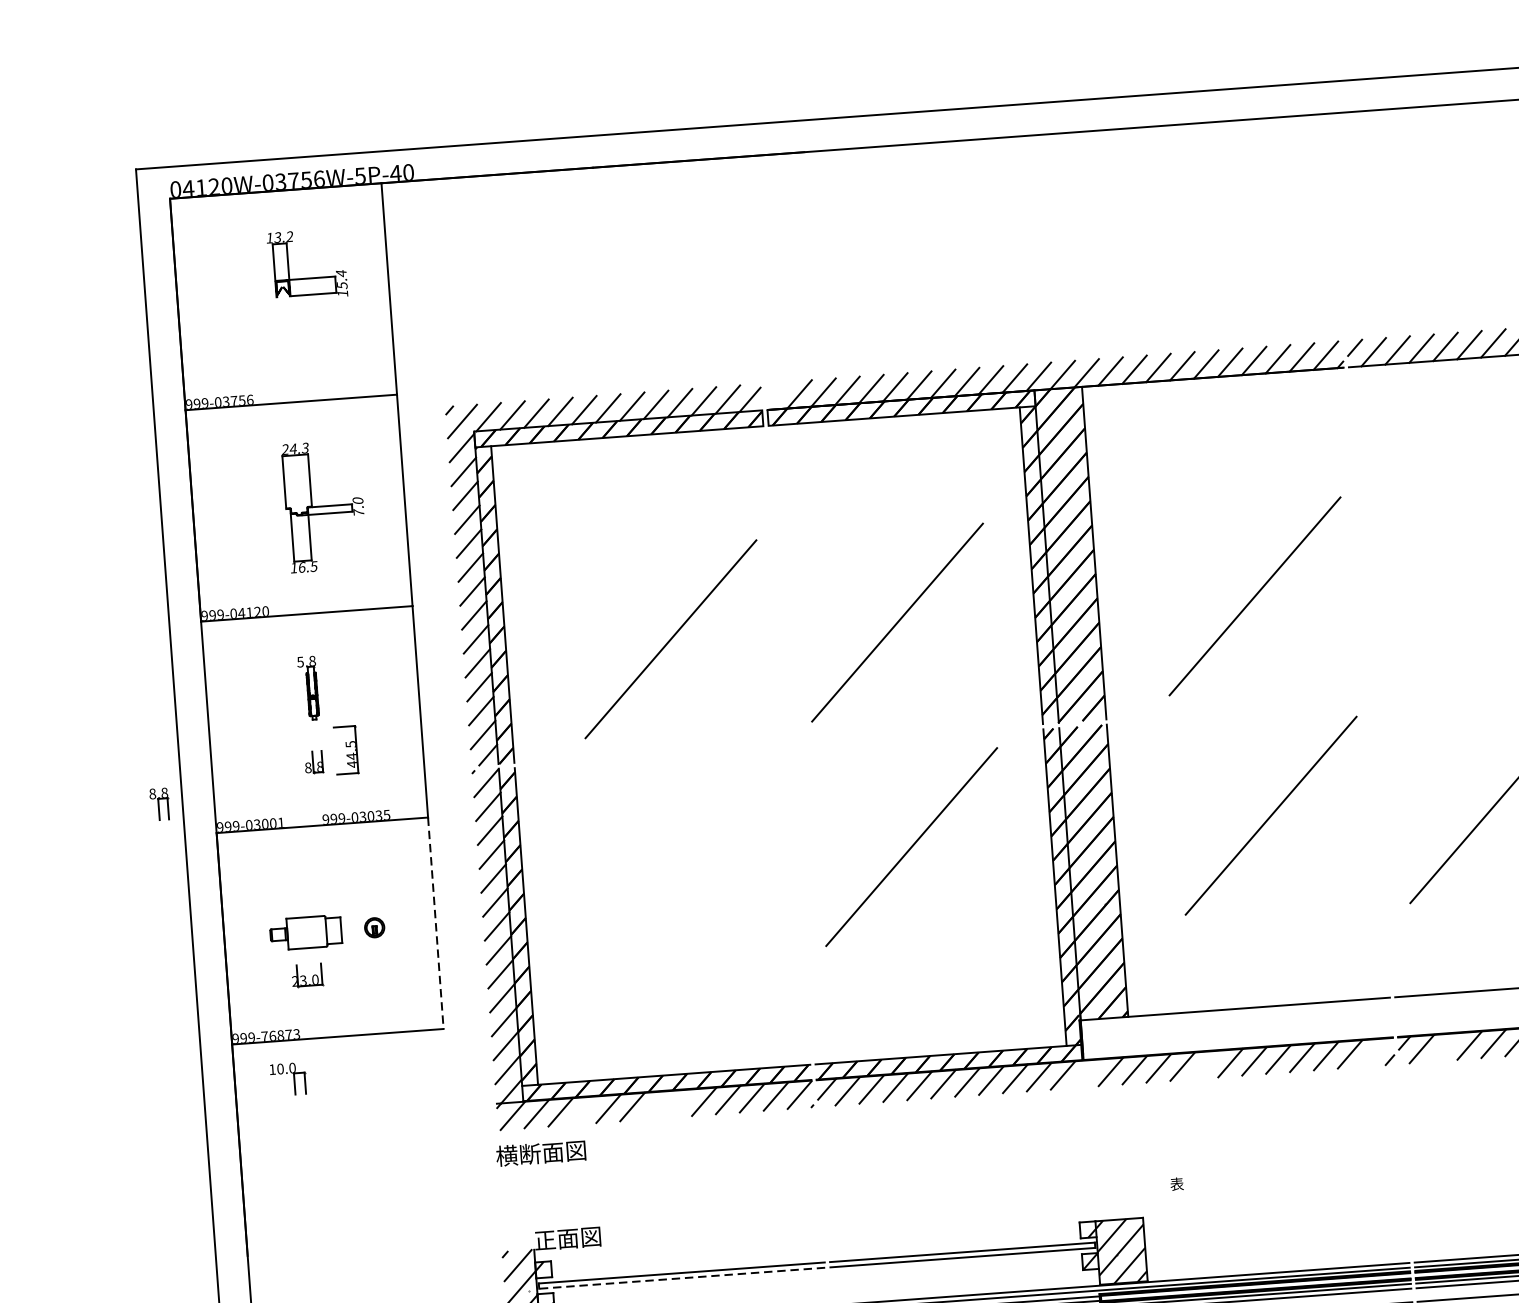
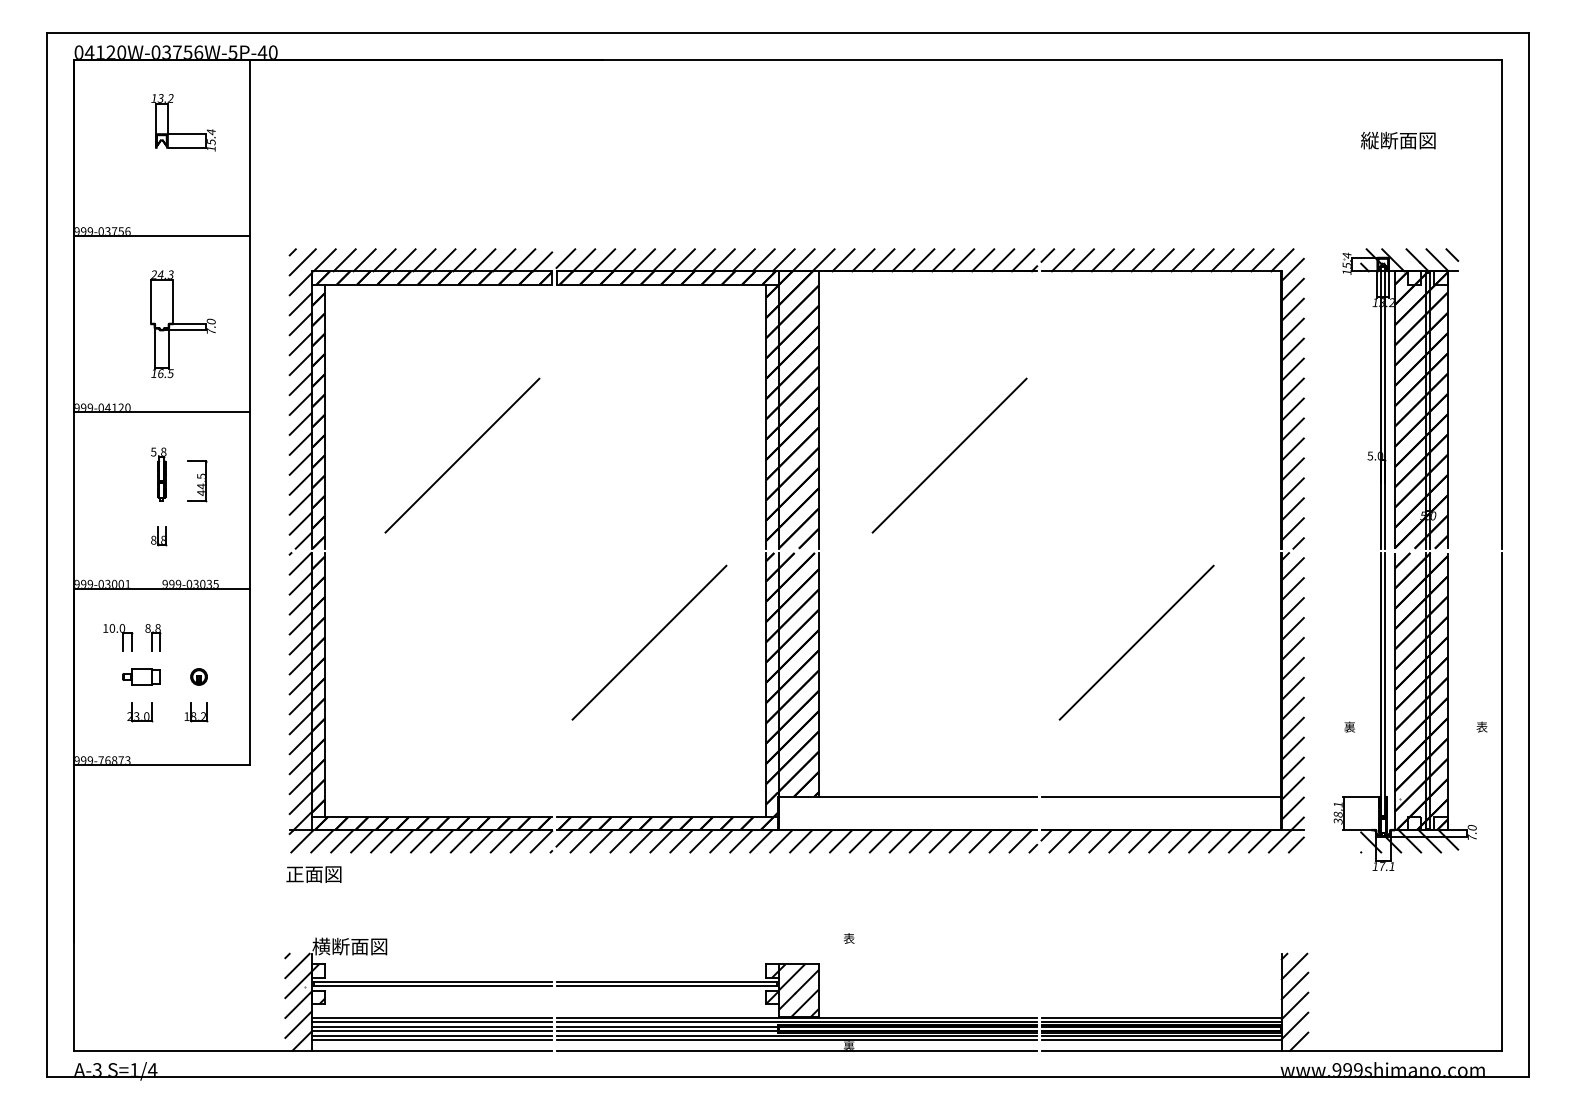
line: (777, 393) -> (565, 258), added
line: (897, 622) -> (651, 455), removed
part: (346, 750) -> (197, 481), moved
part: (160, 804) -> (153, 637), moved
line: (1270, 815) -> (949, 638), removed
line: (436, 923) -> (250, 677), dashed -> solid
part: (305, 932) -> (141, 676), size x0.62
part: (374, 970) -> (196, 712), added
line: (1445, 1047) -> (1080, 841), added
line: (1373, 1052) -> (1020, 841), added
line: (1206, 1065) -> (880, 841), added
line: (1087, 1073) -> (781, 841), added
part: (288, 1079) -> (118, 637), moved
line: (679, 1103) -> (441, 841), added
line: (657, 1105) -> (422, 841), added
line: (585, 1110) -> (362, 841), added
text: (541, 1152) -> (323, 873), 横断面図 -> 正面図
text: (578, 1237) -> (349, 946), 正面図 -> 横断面図
line: (681, 1278) -> (432, 986), dashed -> solid

